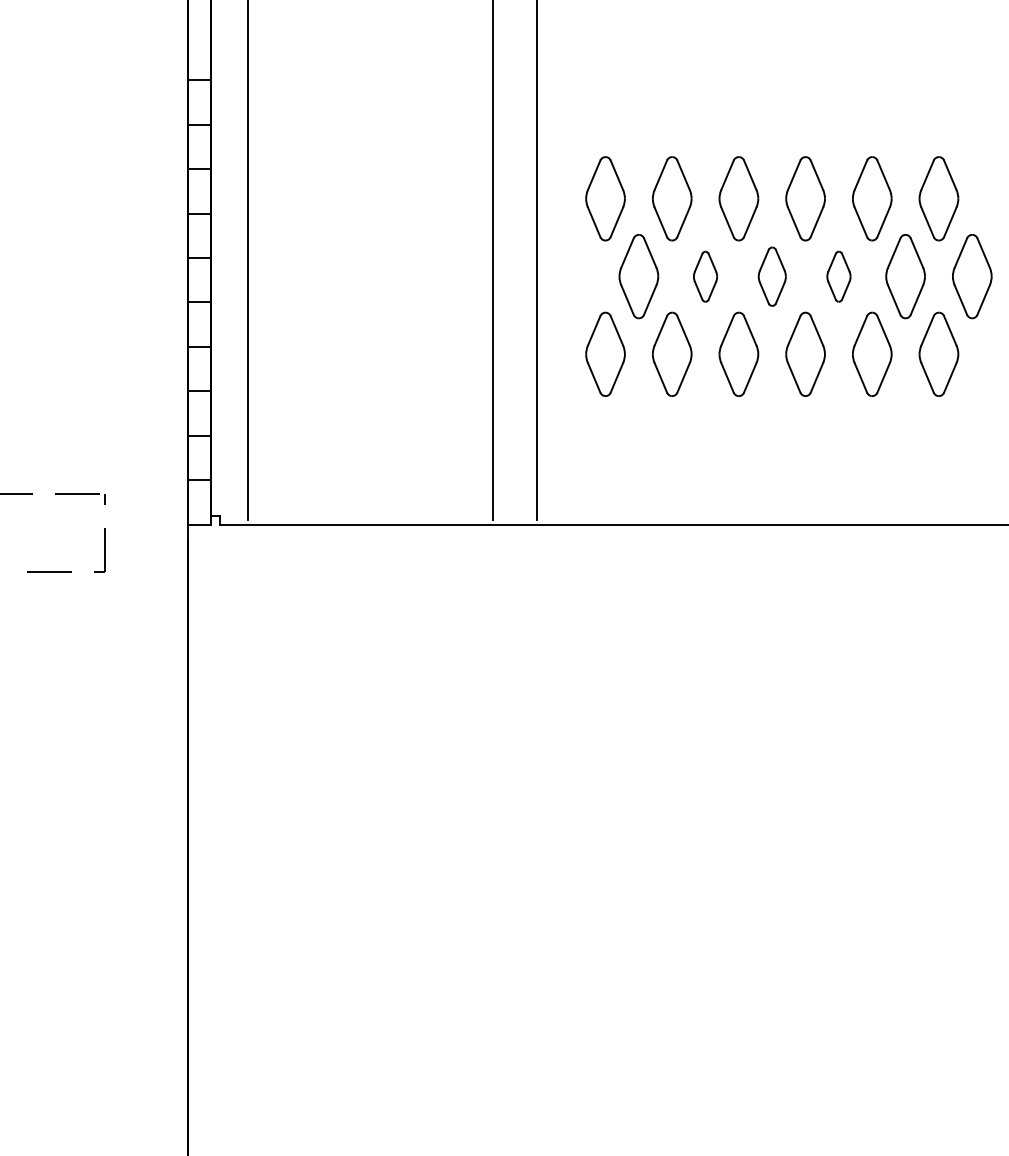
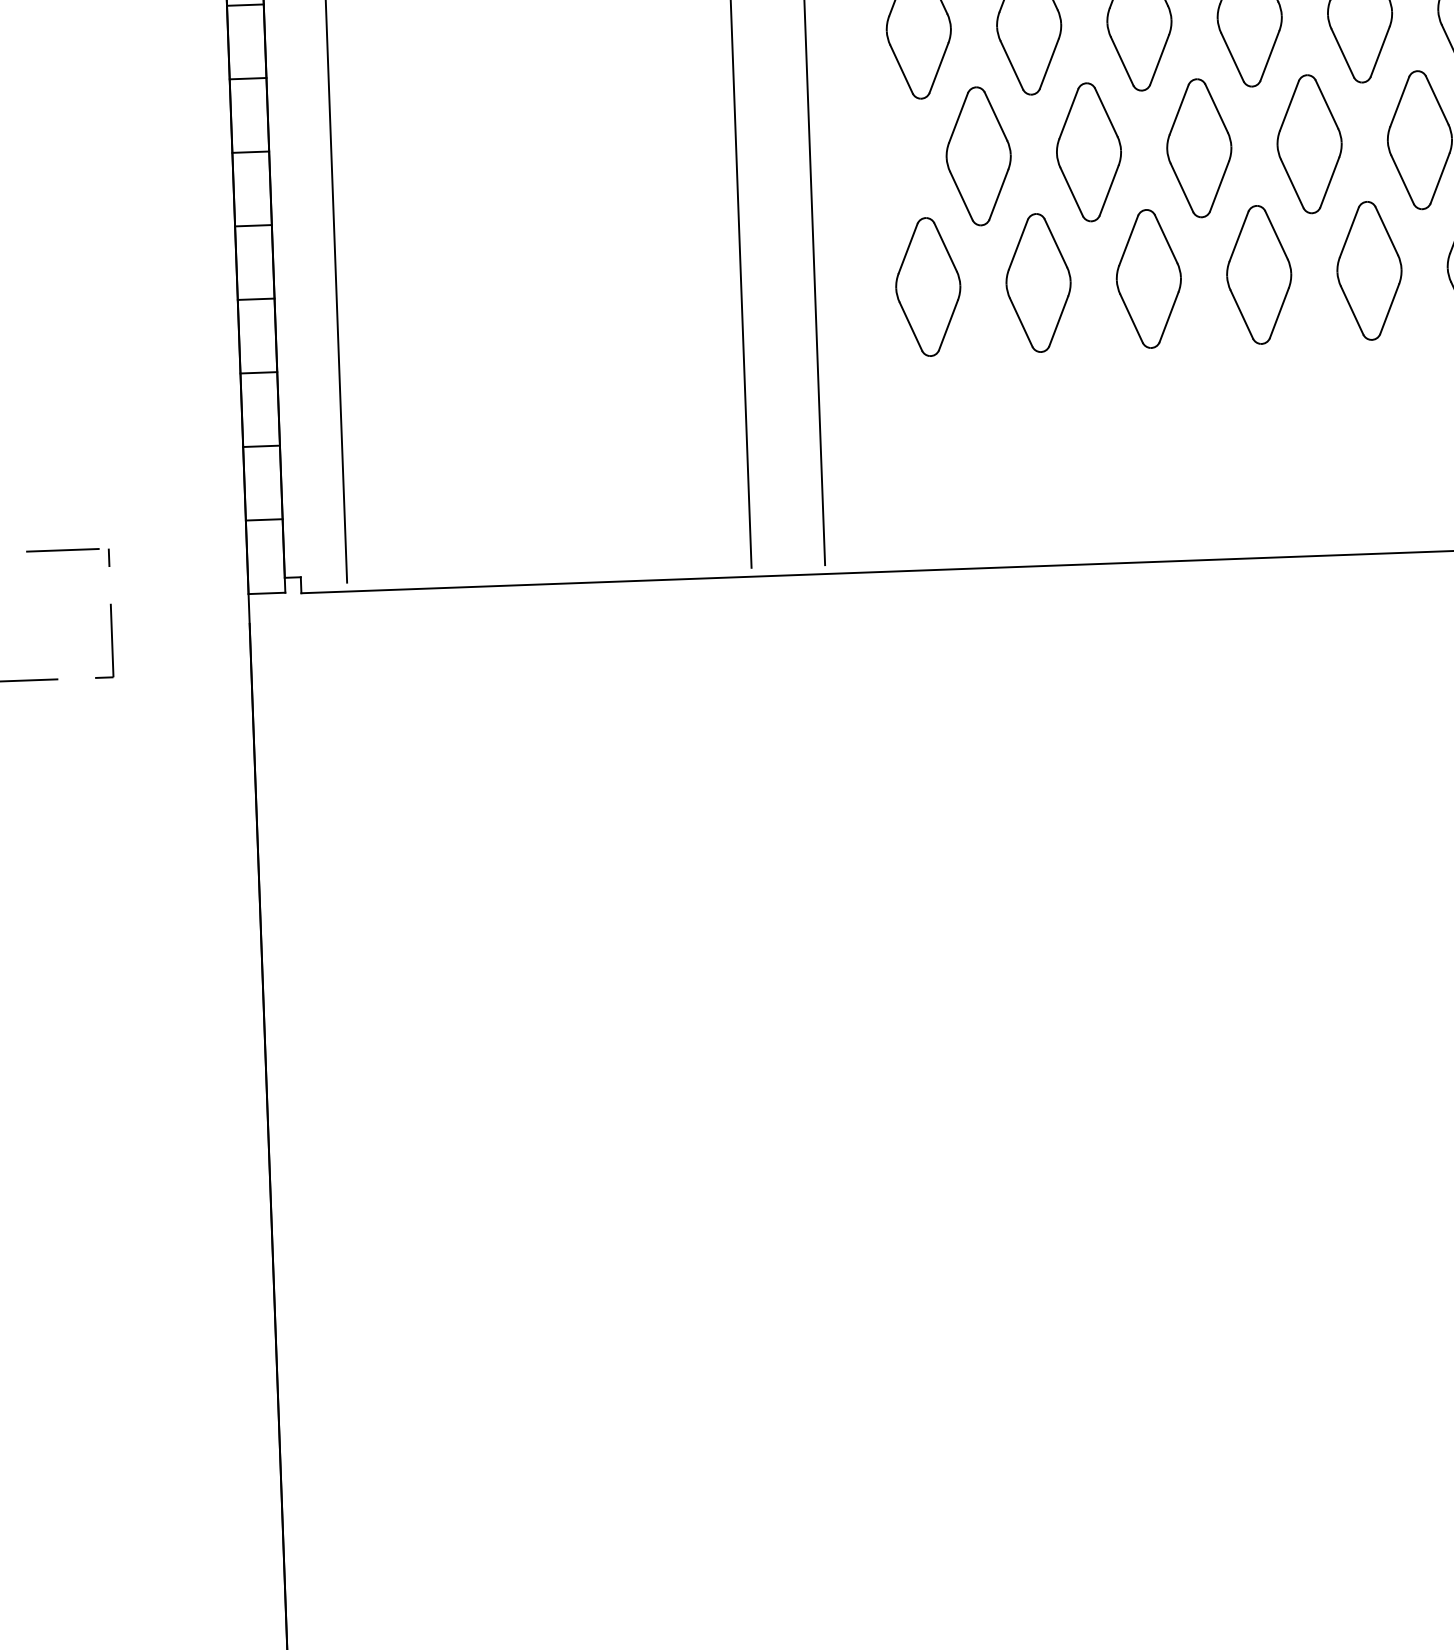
part: (705, 276) -> (1088, 152), size x1.67
part: (772, 276) -> (1199, 148), size x1.43
part: (838, 276) -> (1308, 144), size x1.67

